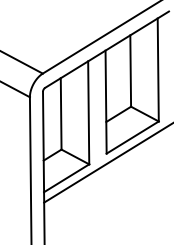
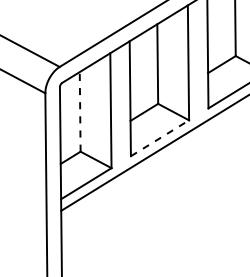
line: (61, 113) -> (80, 111), solid -> dashed
line: (133, 137) -> (160, 138), solid -> dashed

